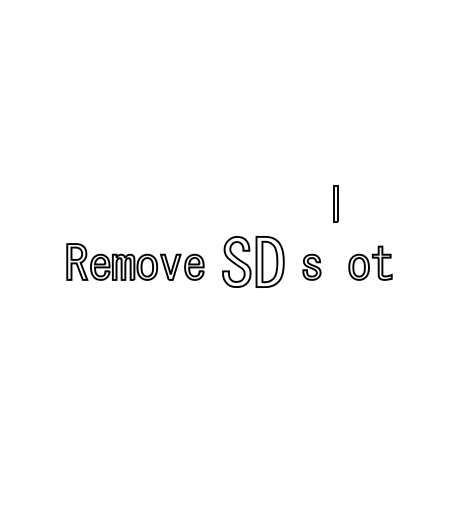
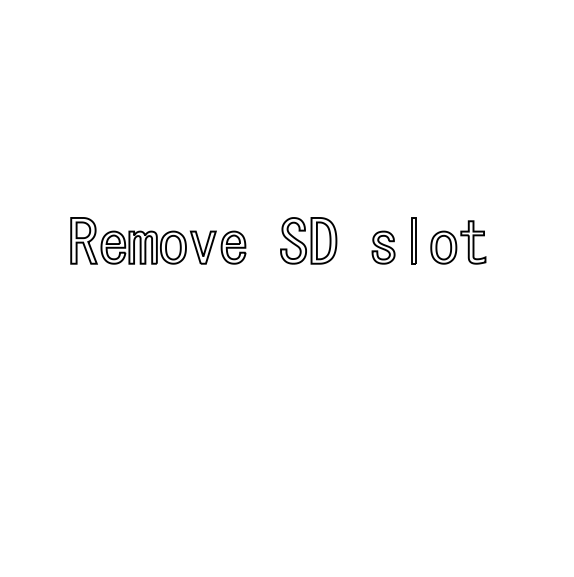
part: (335, 203) -> (413, 240), moved
part: (252, 261) -> (307, 240), size x0.71

